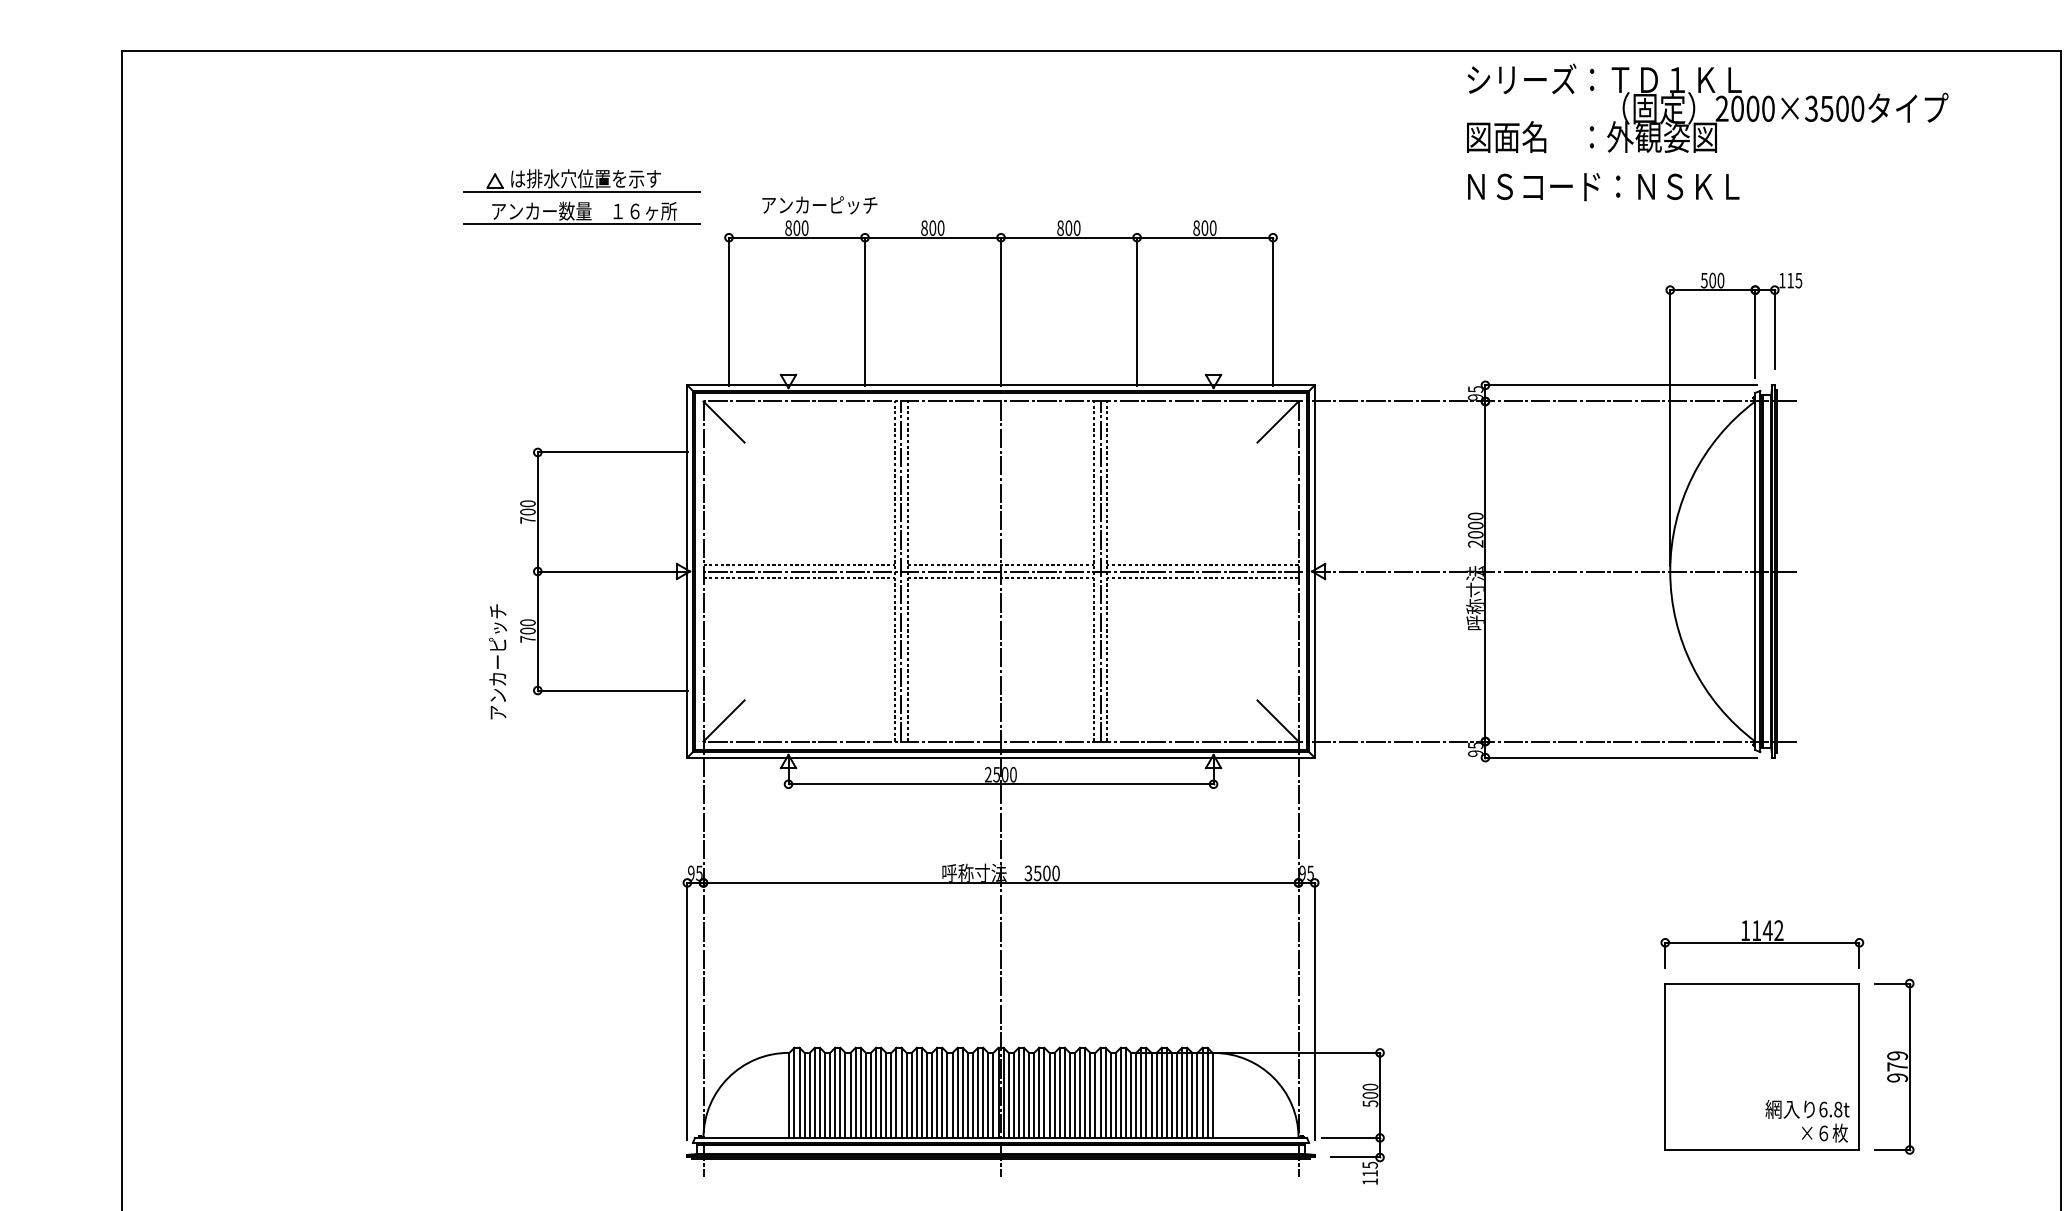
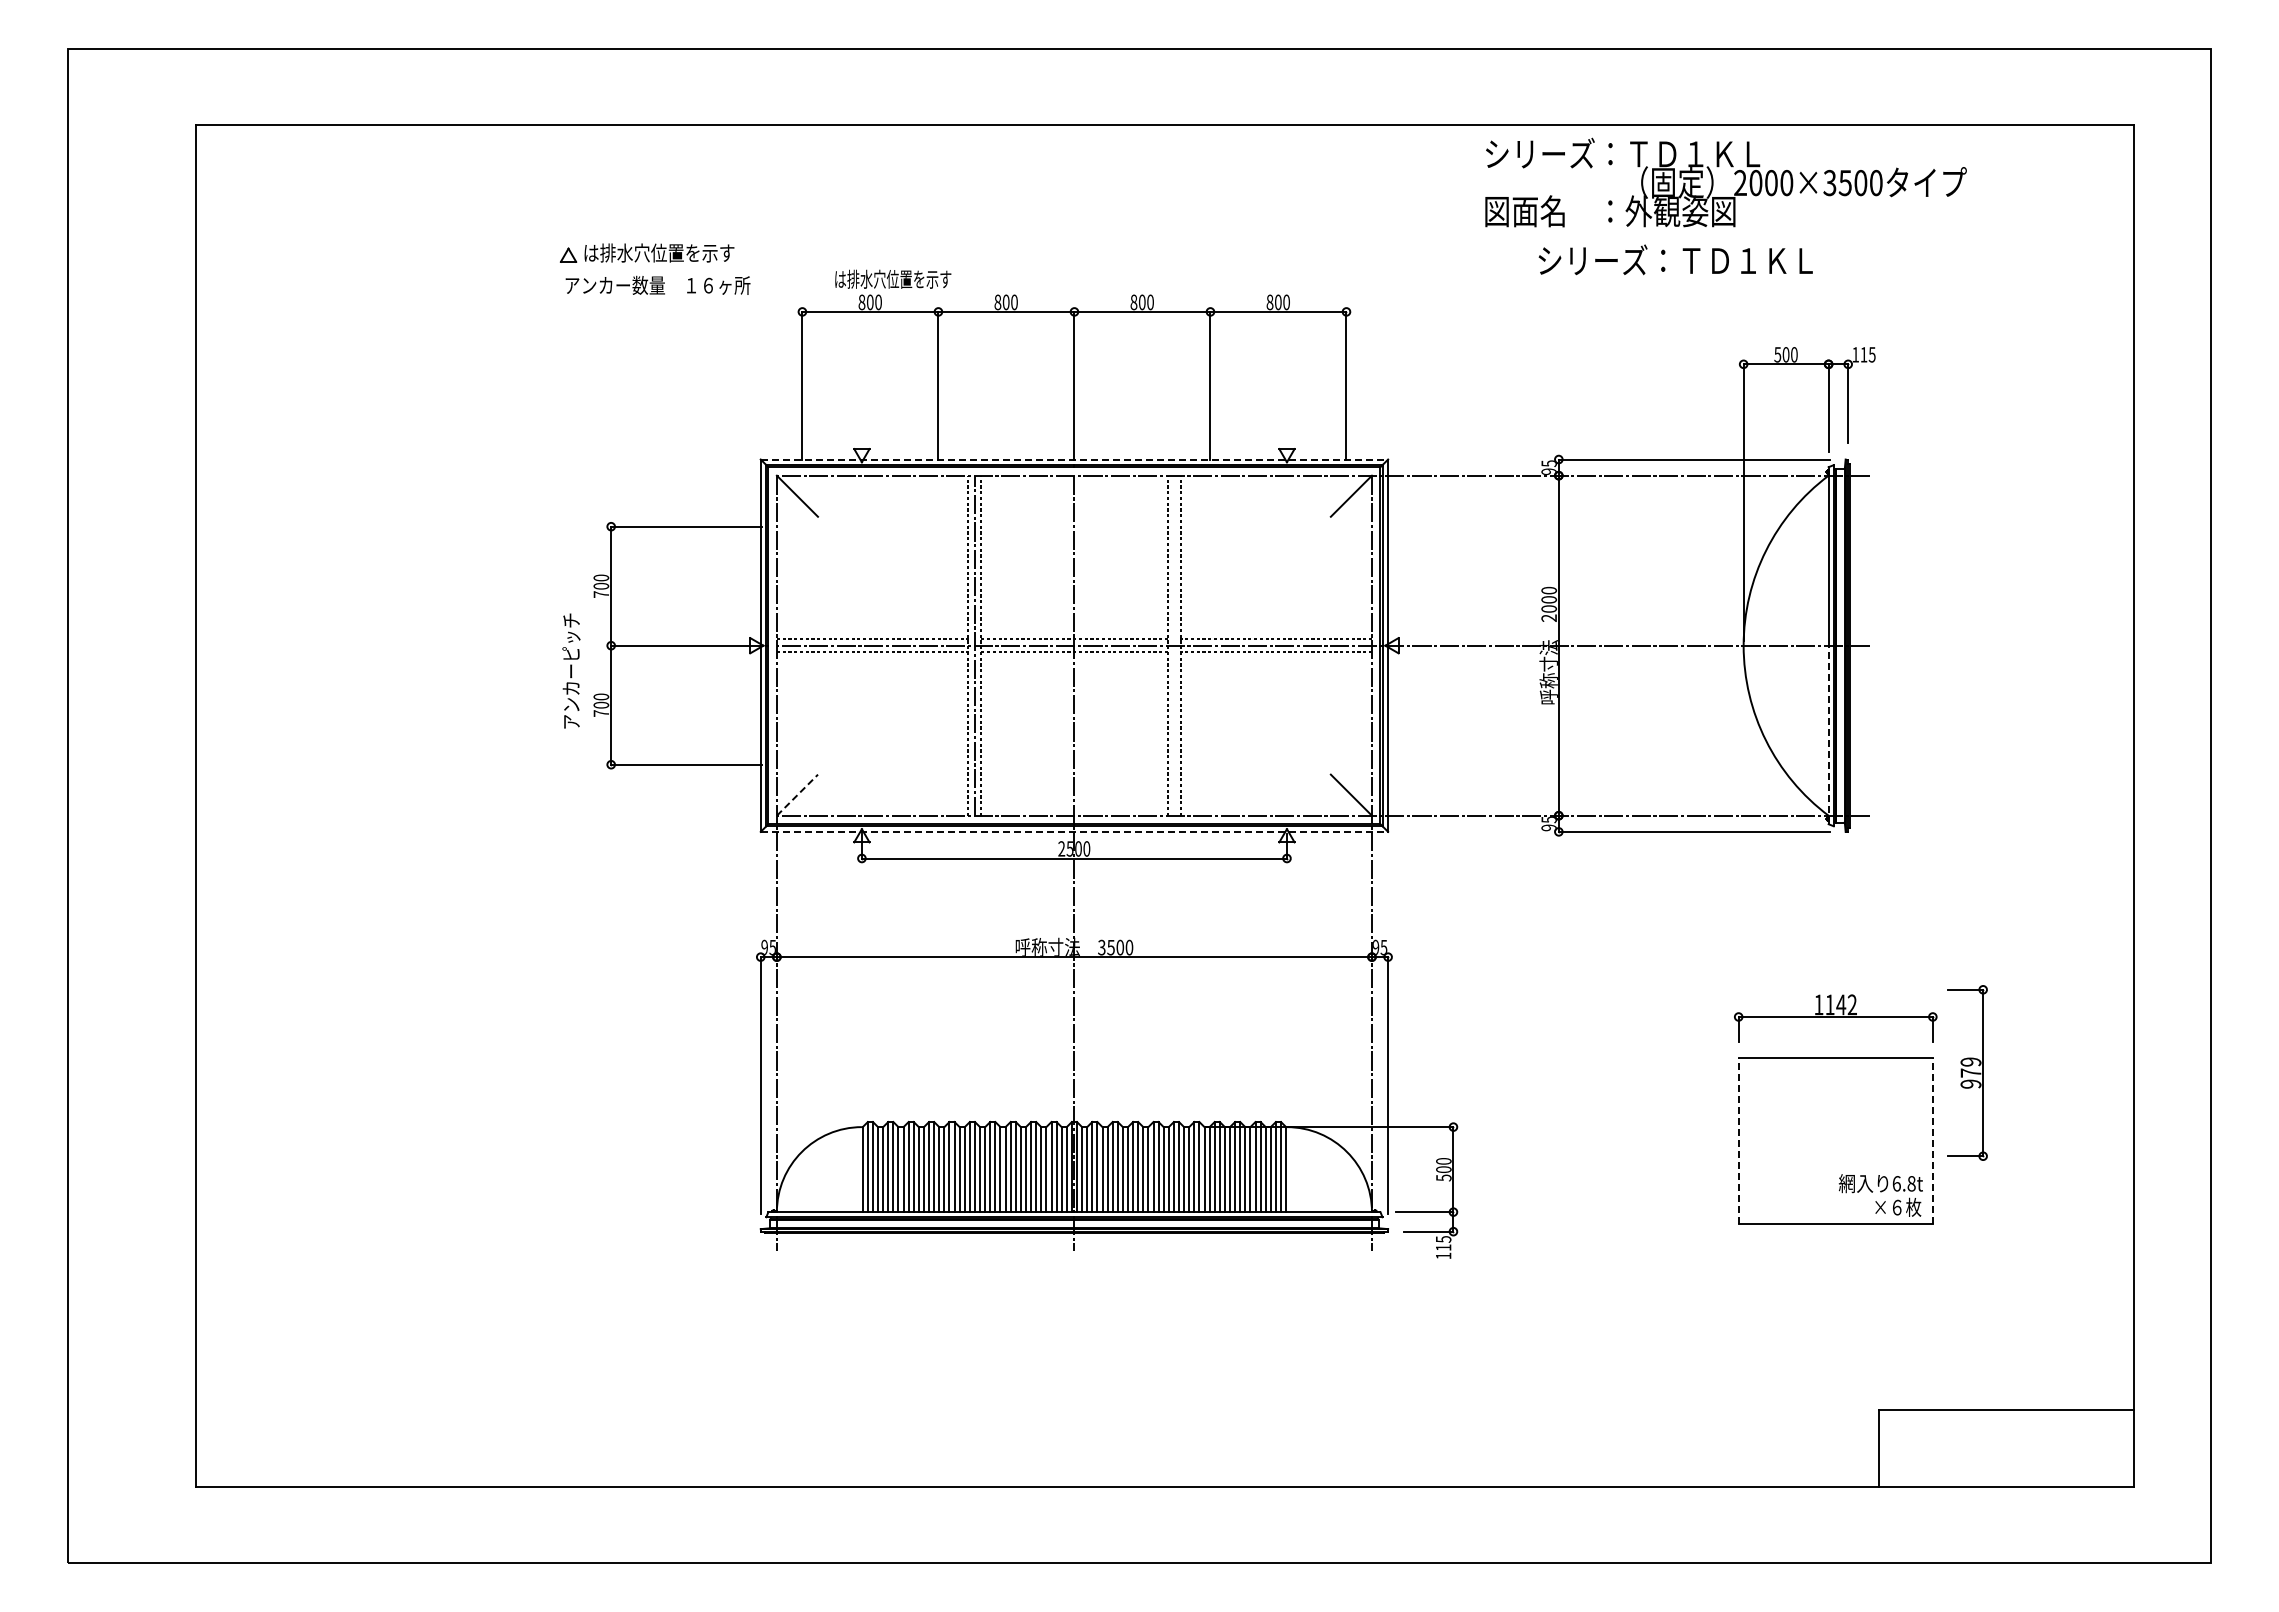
text: (1707, 108) -> (1725, 182), moved
text: (1574, 185) -> (1647, 259), ＮＳコード：ＮＳＫＬ -> シリーズ：ＴＤ１ＫＬ
line: (582, 192) -> (655, 266), removed
text: (820, 204) -> (893, 278), アンカーピッチ -> は排水穴位置を示す
line: (582, 223) -> (655, 297), removed
line: (1001, 385) -> (1074, 459), solid -> dashed
line: (1101, 571) -> (1174, 645), removed
line: (1755, 660) -> (1828, 734), solid -> dashed
text: (498, 661) -> (571, 670), moved
line: (724, 720) -> (797, 794), solid -> dashed
line: (1001, 757) -> (1074, 831), solid -> dashed
line: (1665, 1066) -> (1738, 1140), solid -> dashed
line: (1859, 1066) -> (1932, 1140), solid -> dashed
part: (1894, 1066) -> (1967, 1072), moved

